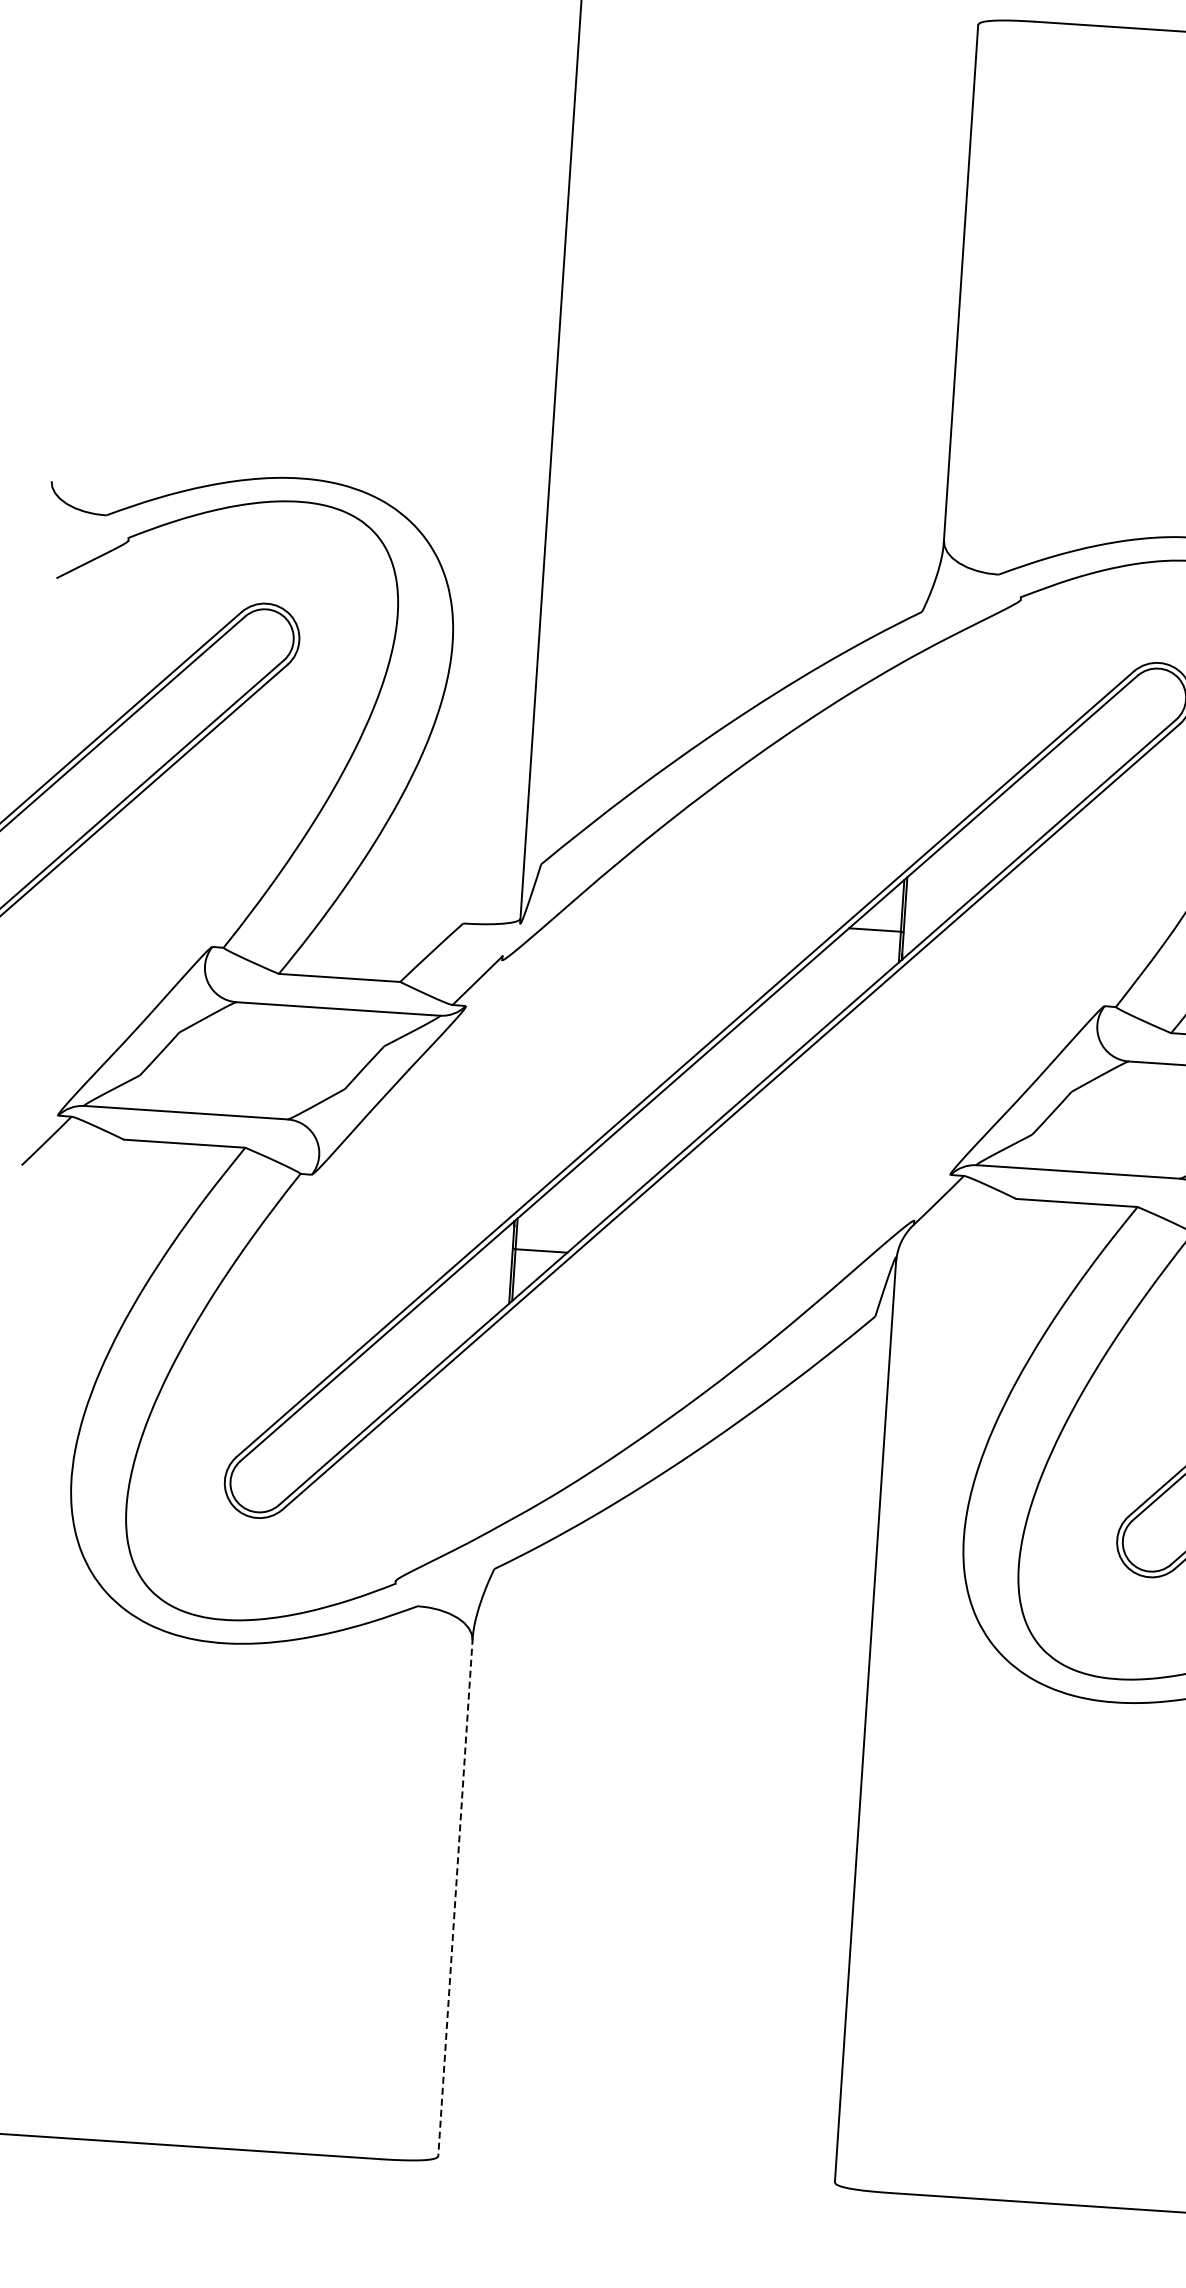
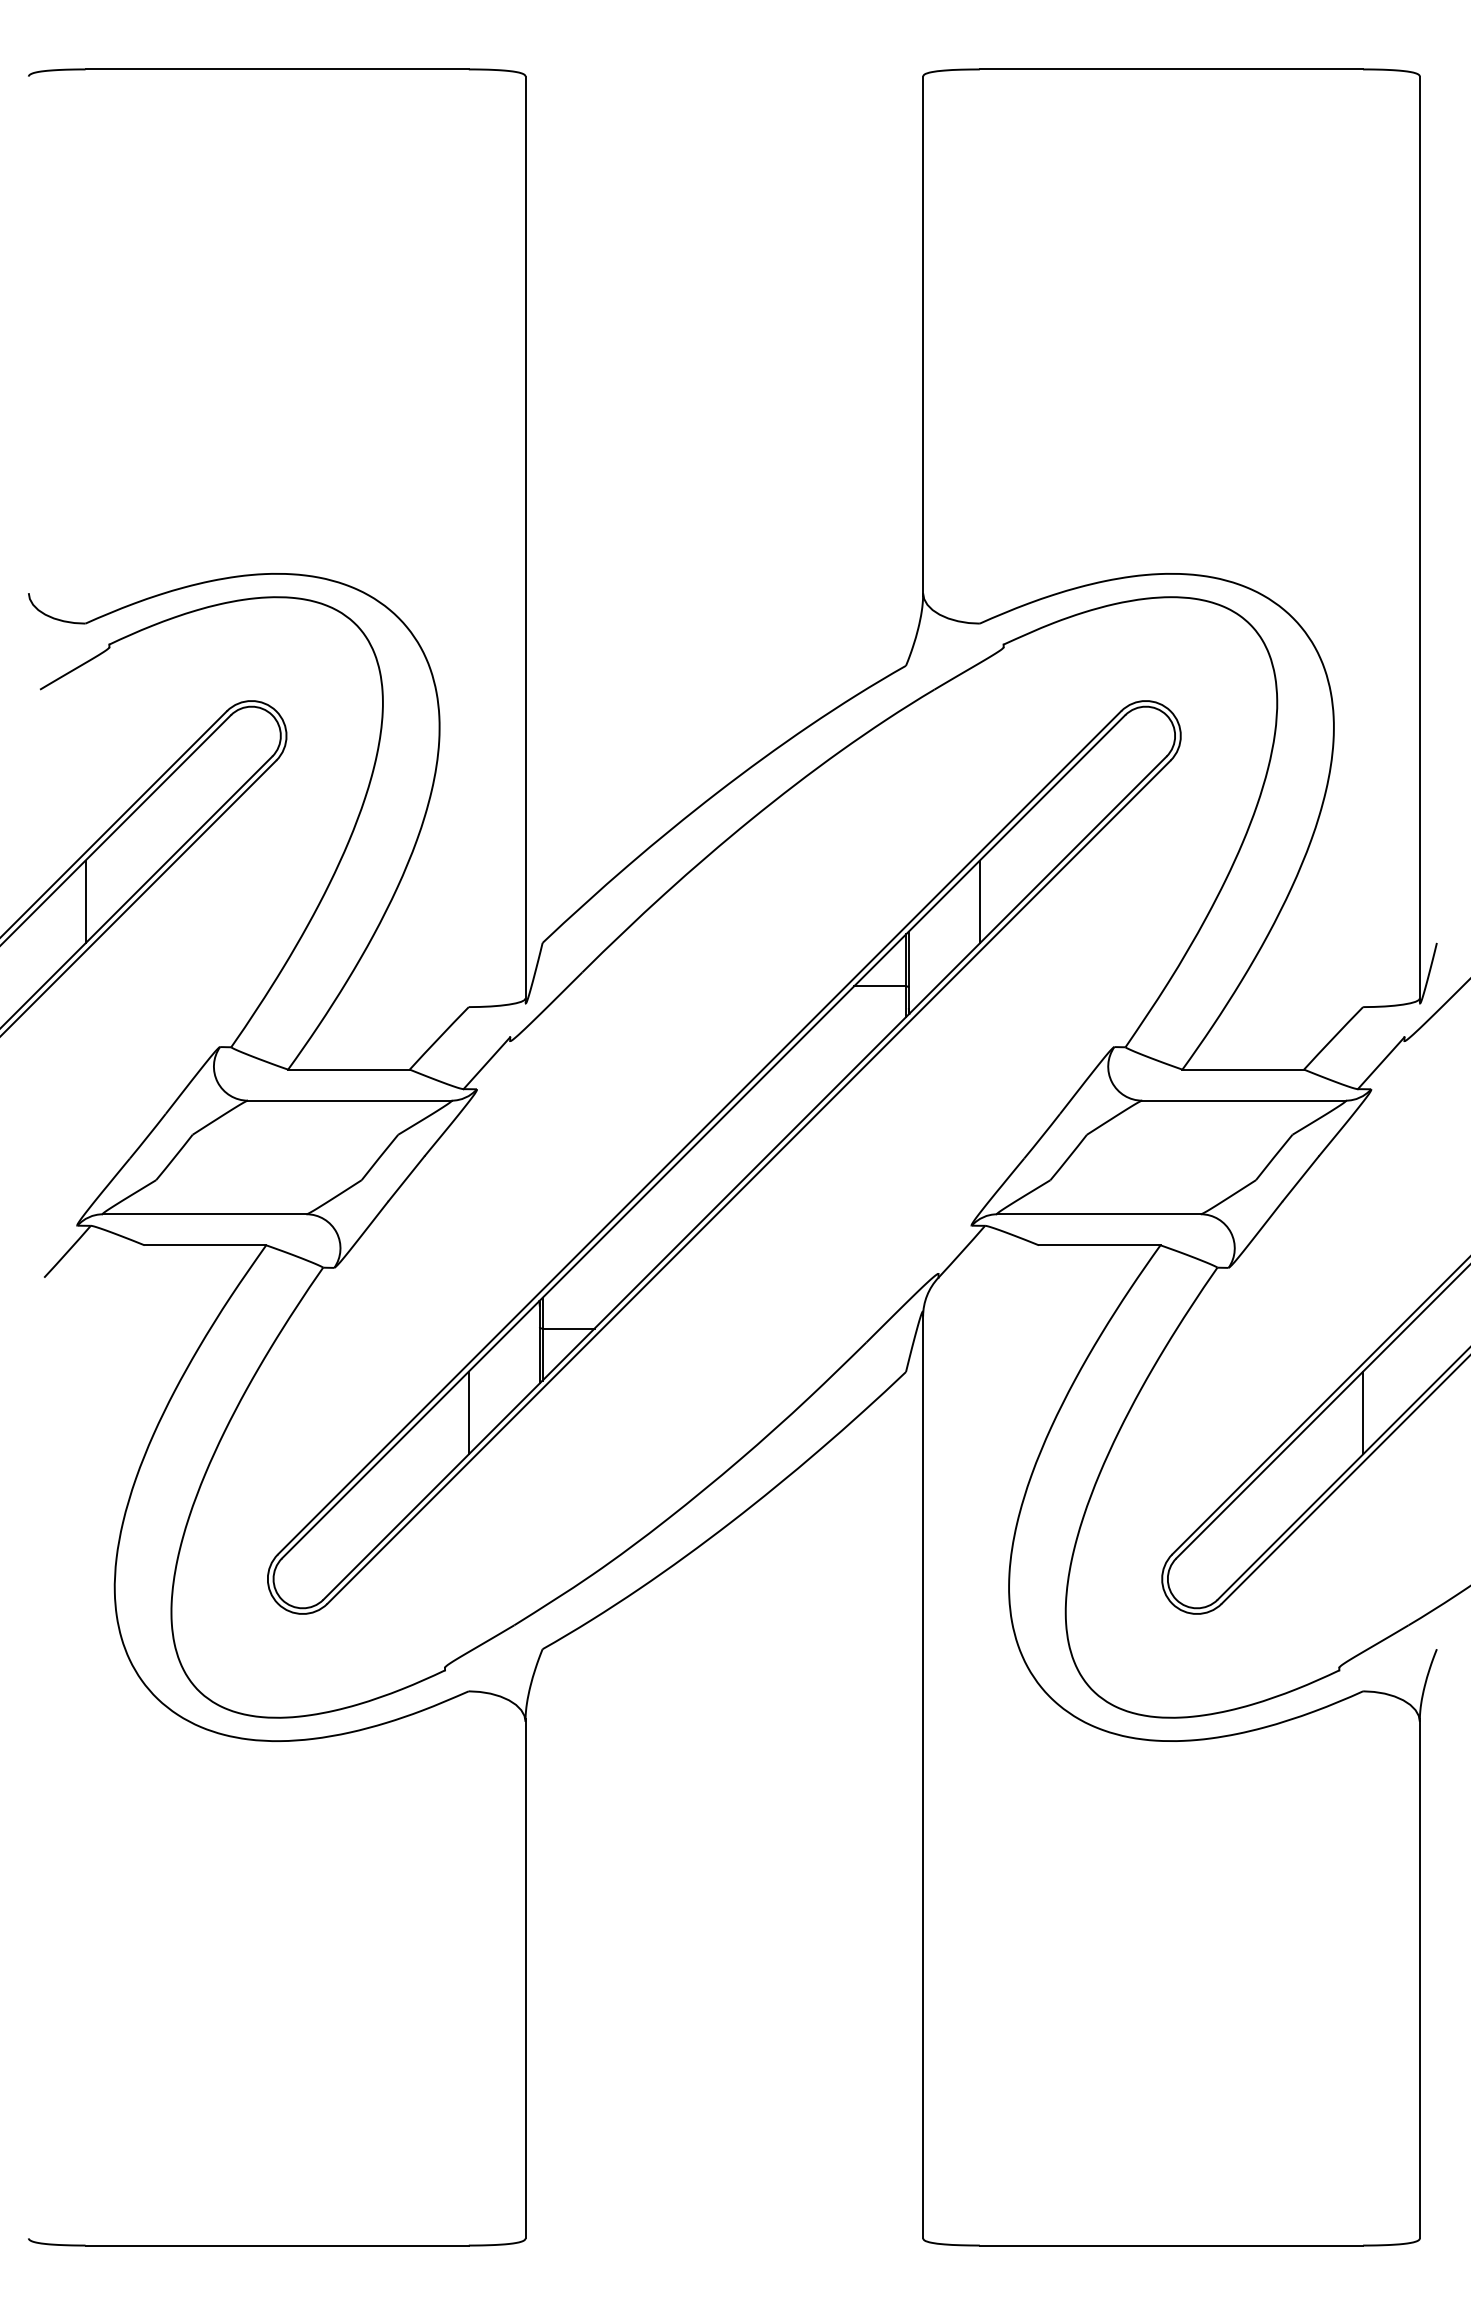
line: (87, 792) -> (85, 901), added
line: (979, 851) -> (979, 901), added
line: (436, 1327) -> (468, 1412), added
line: (455, 1896) -> (525, 1978), dashed -> solid

